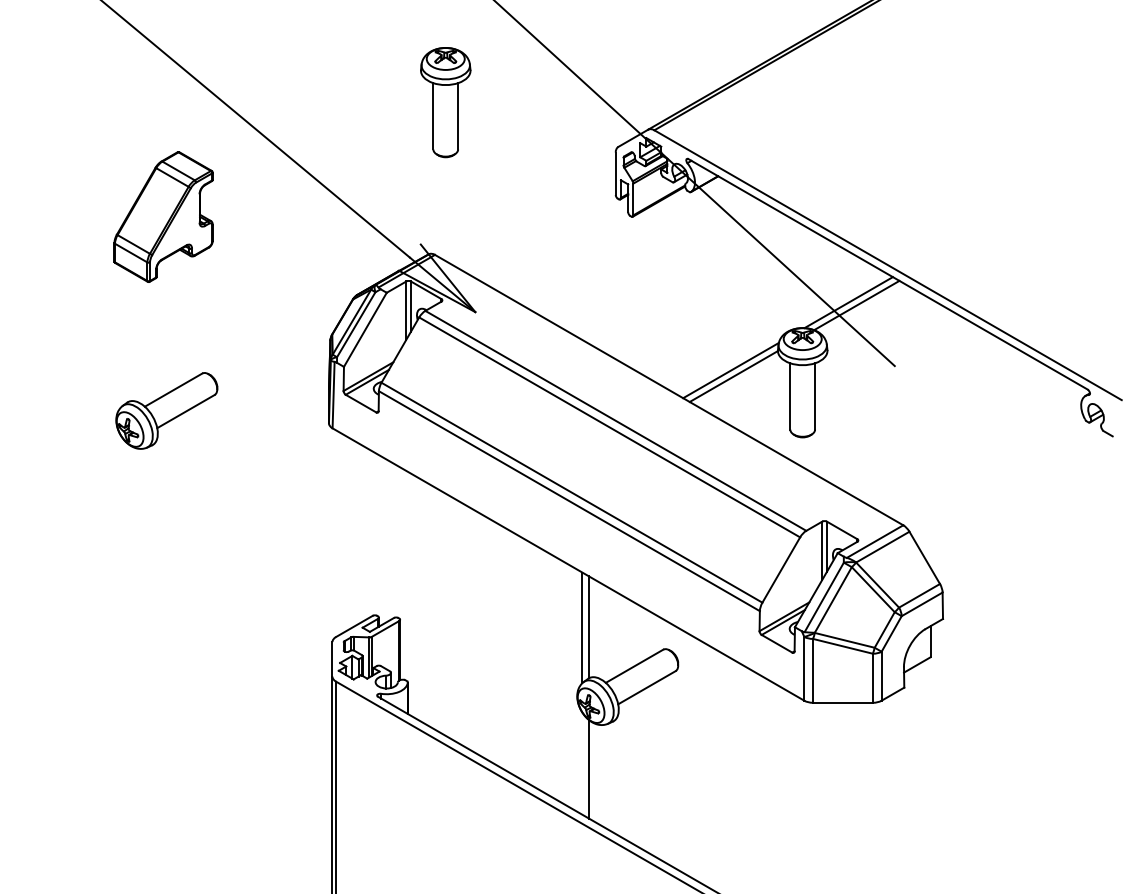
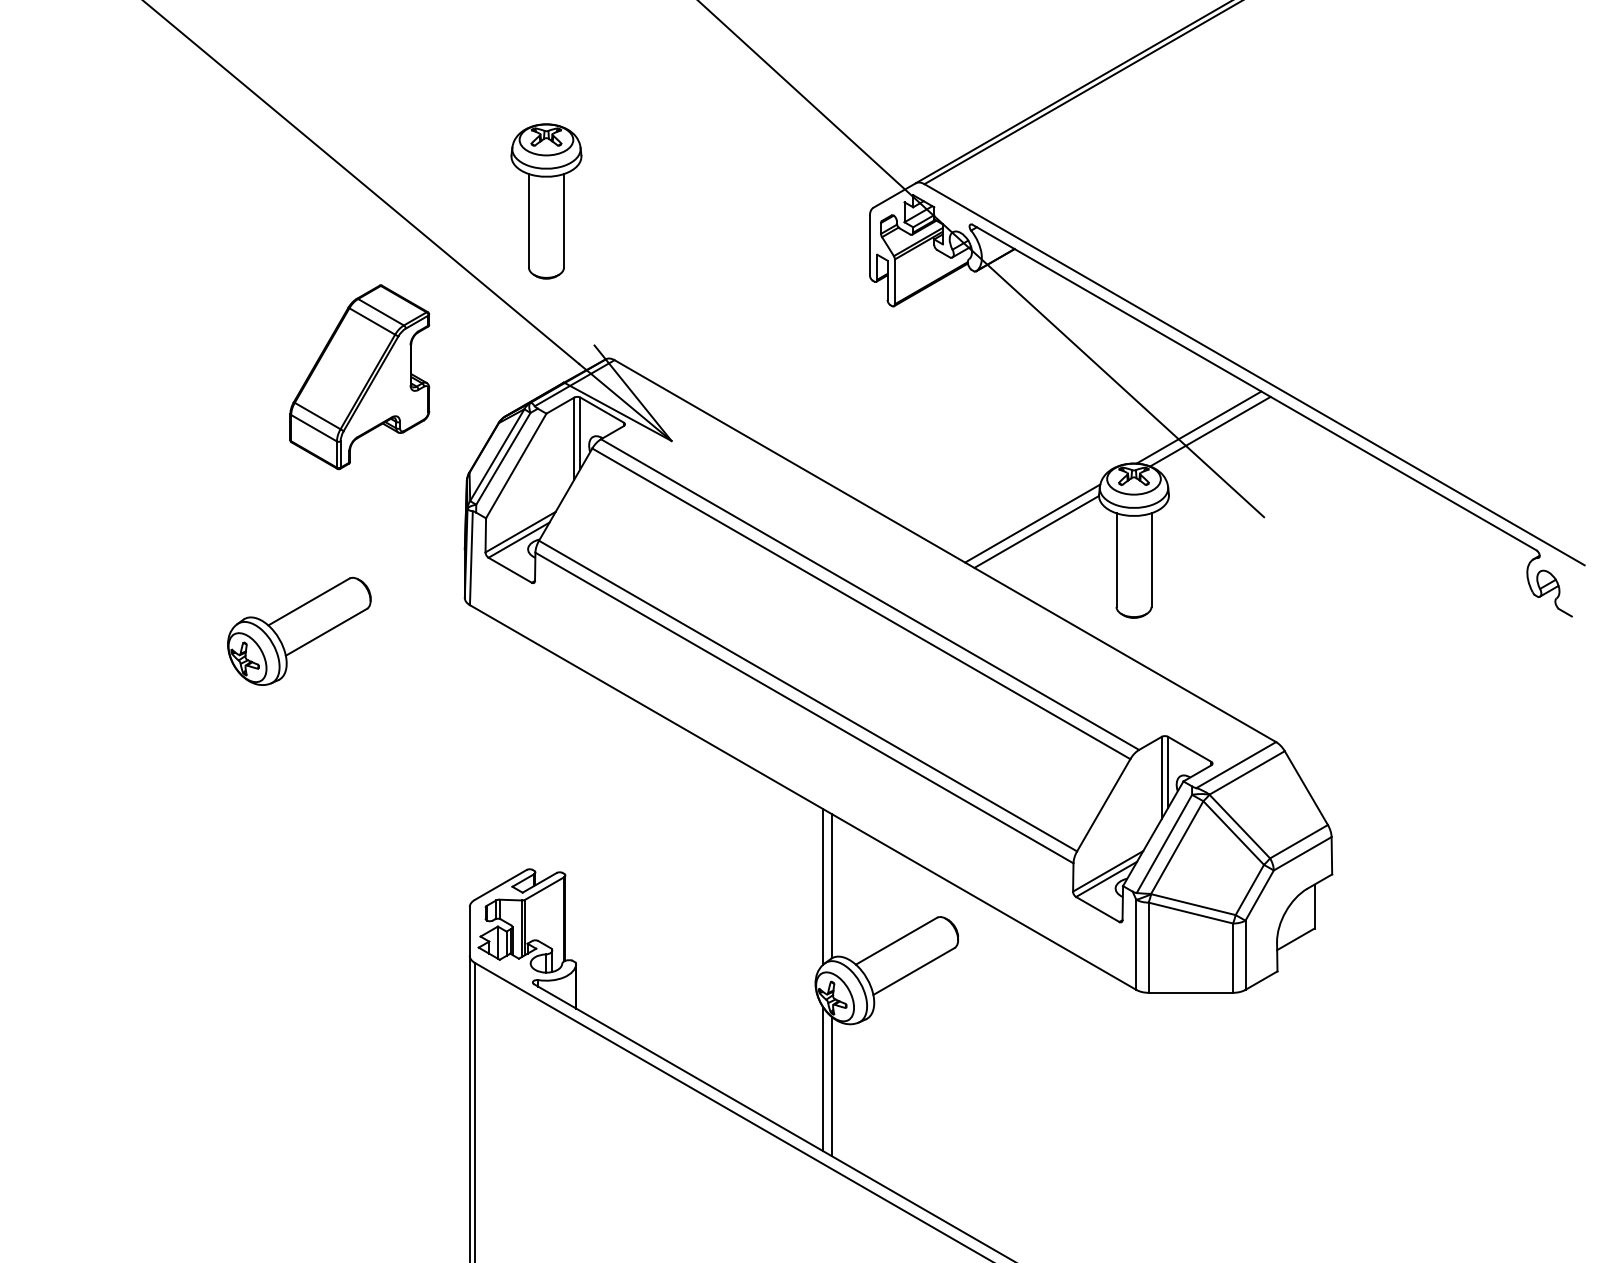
part: (445, 102) -> (546, 201), moved
part: (163, 216) -> (359, 376), moved
part: (166, 410) -> (298, 630), moved
line: (582, 763) -> (822, 1078), added

